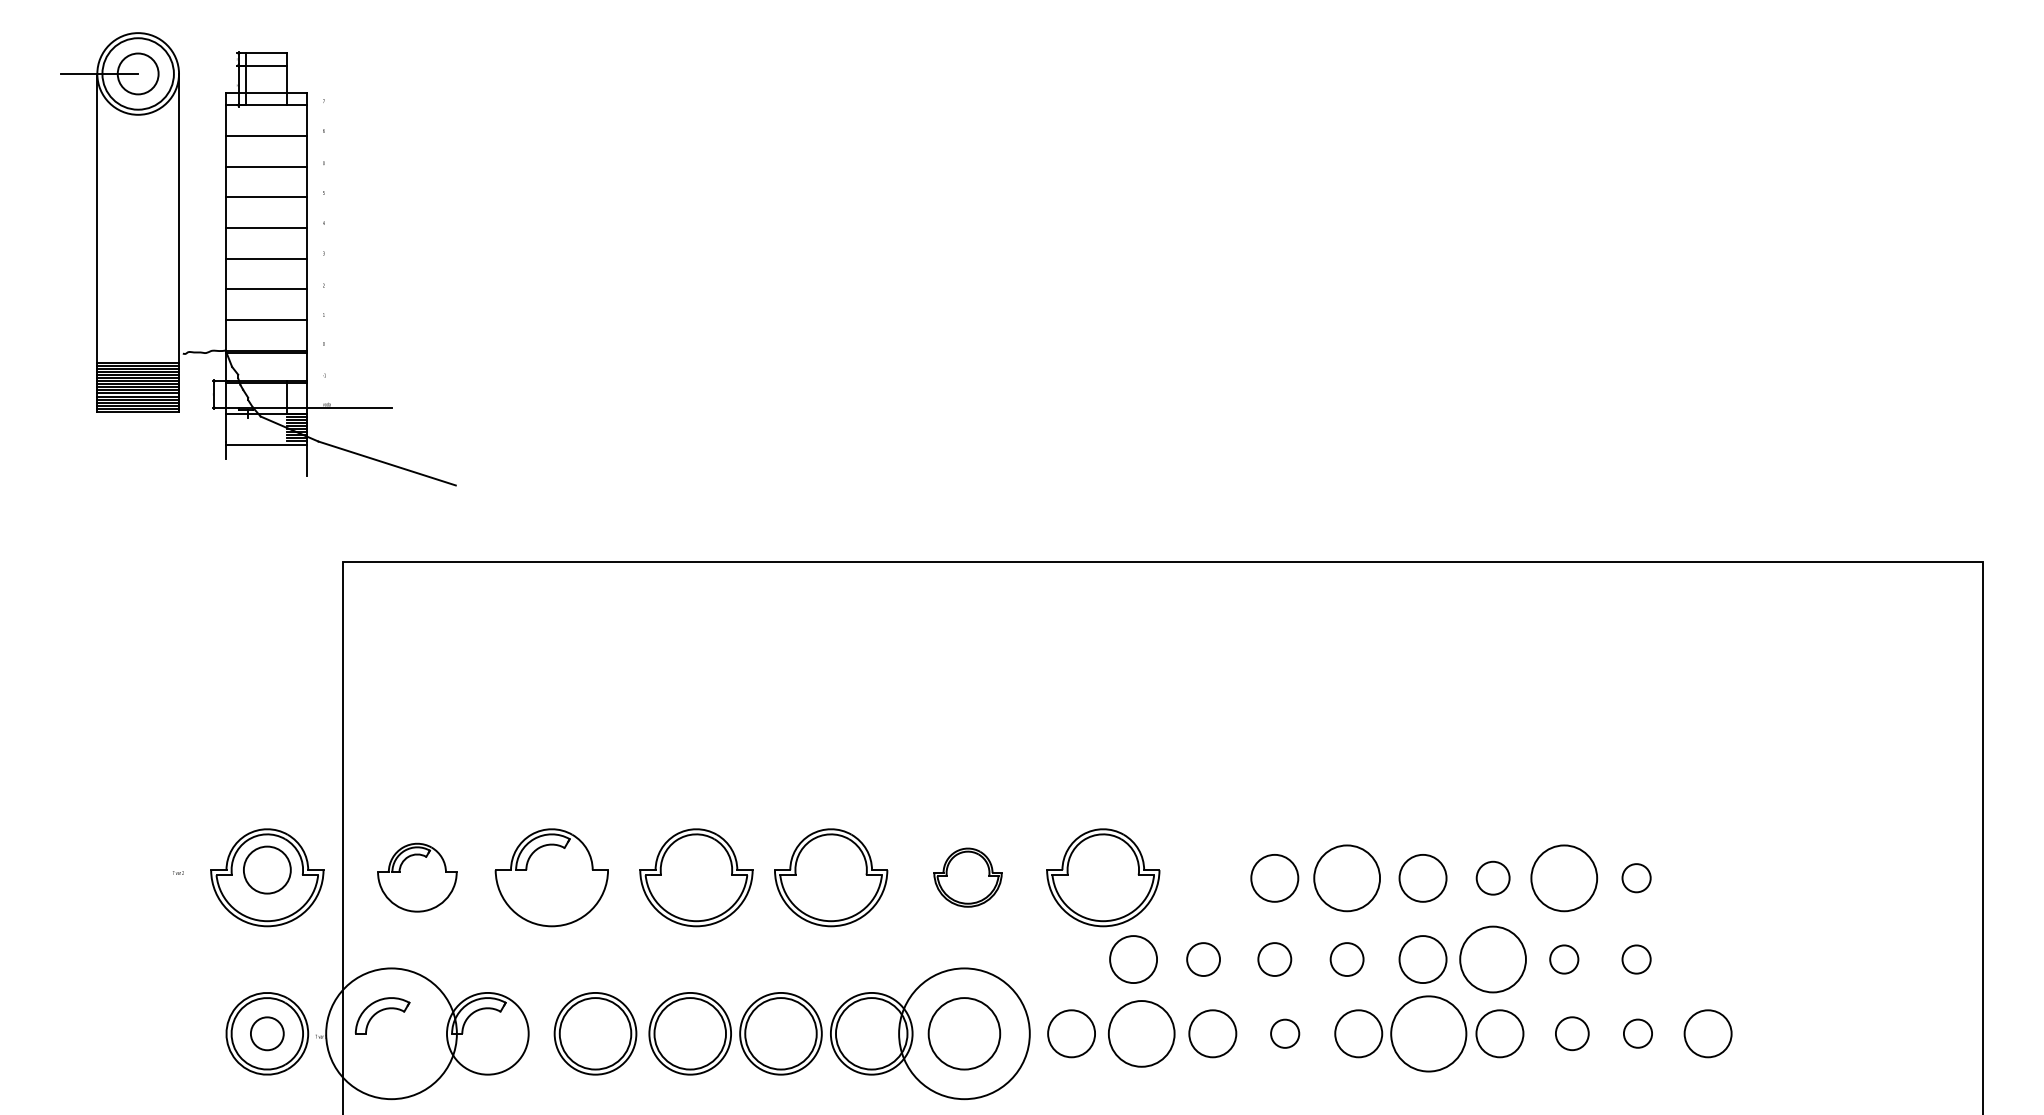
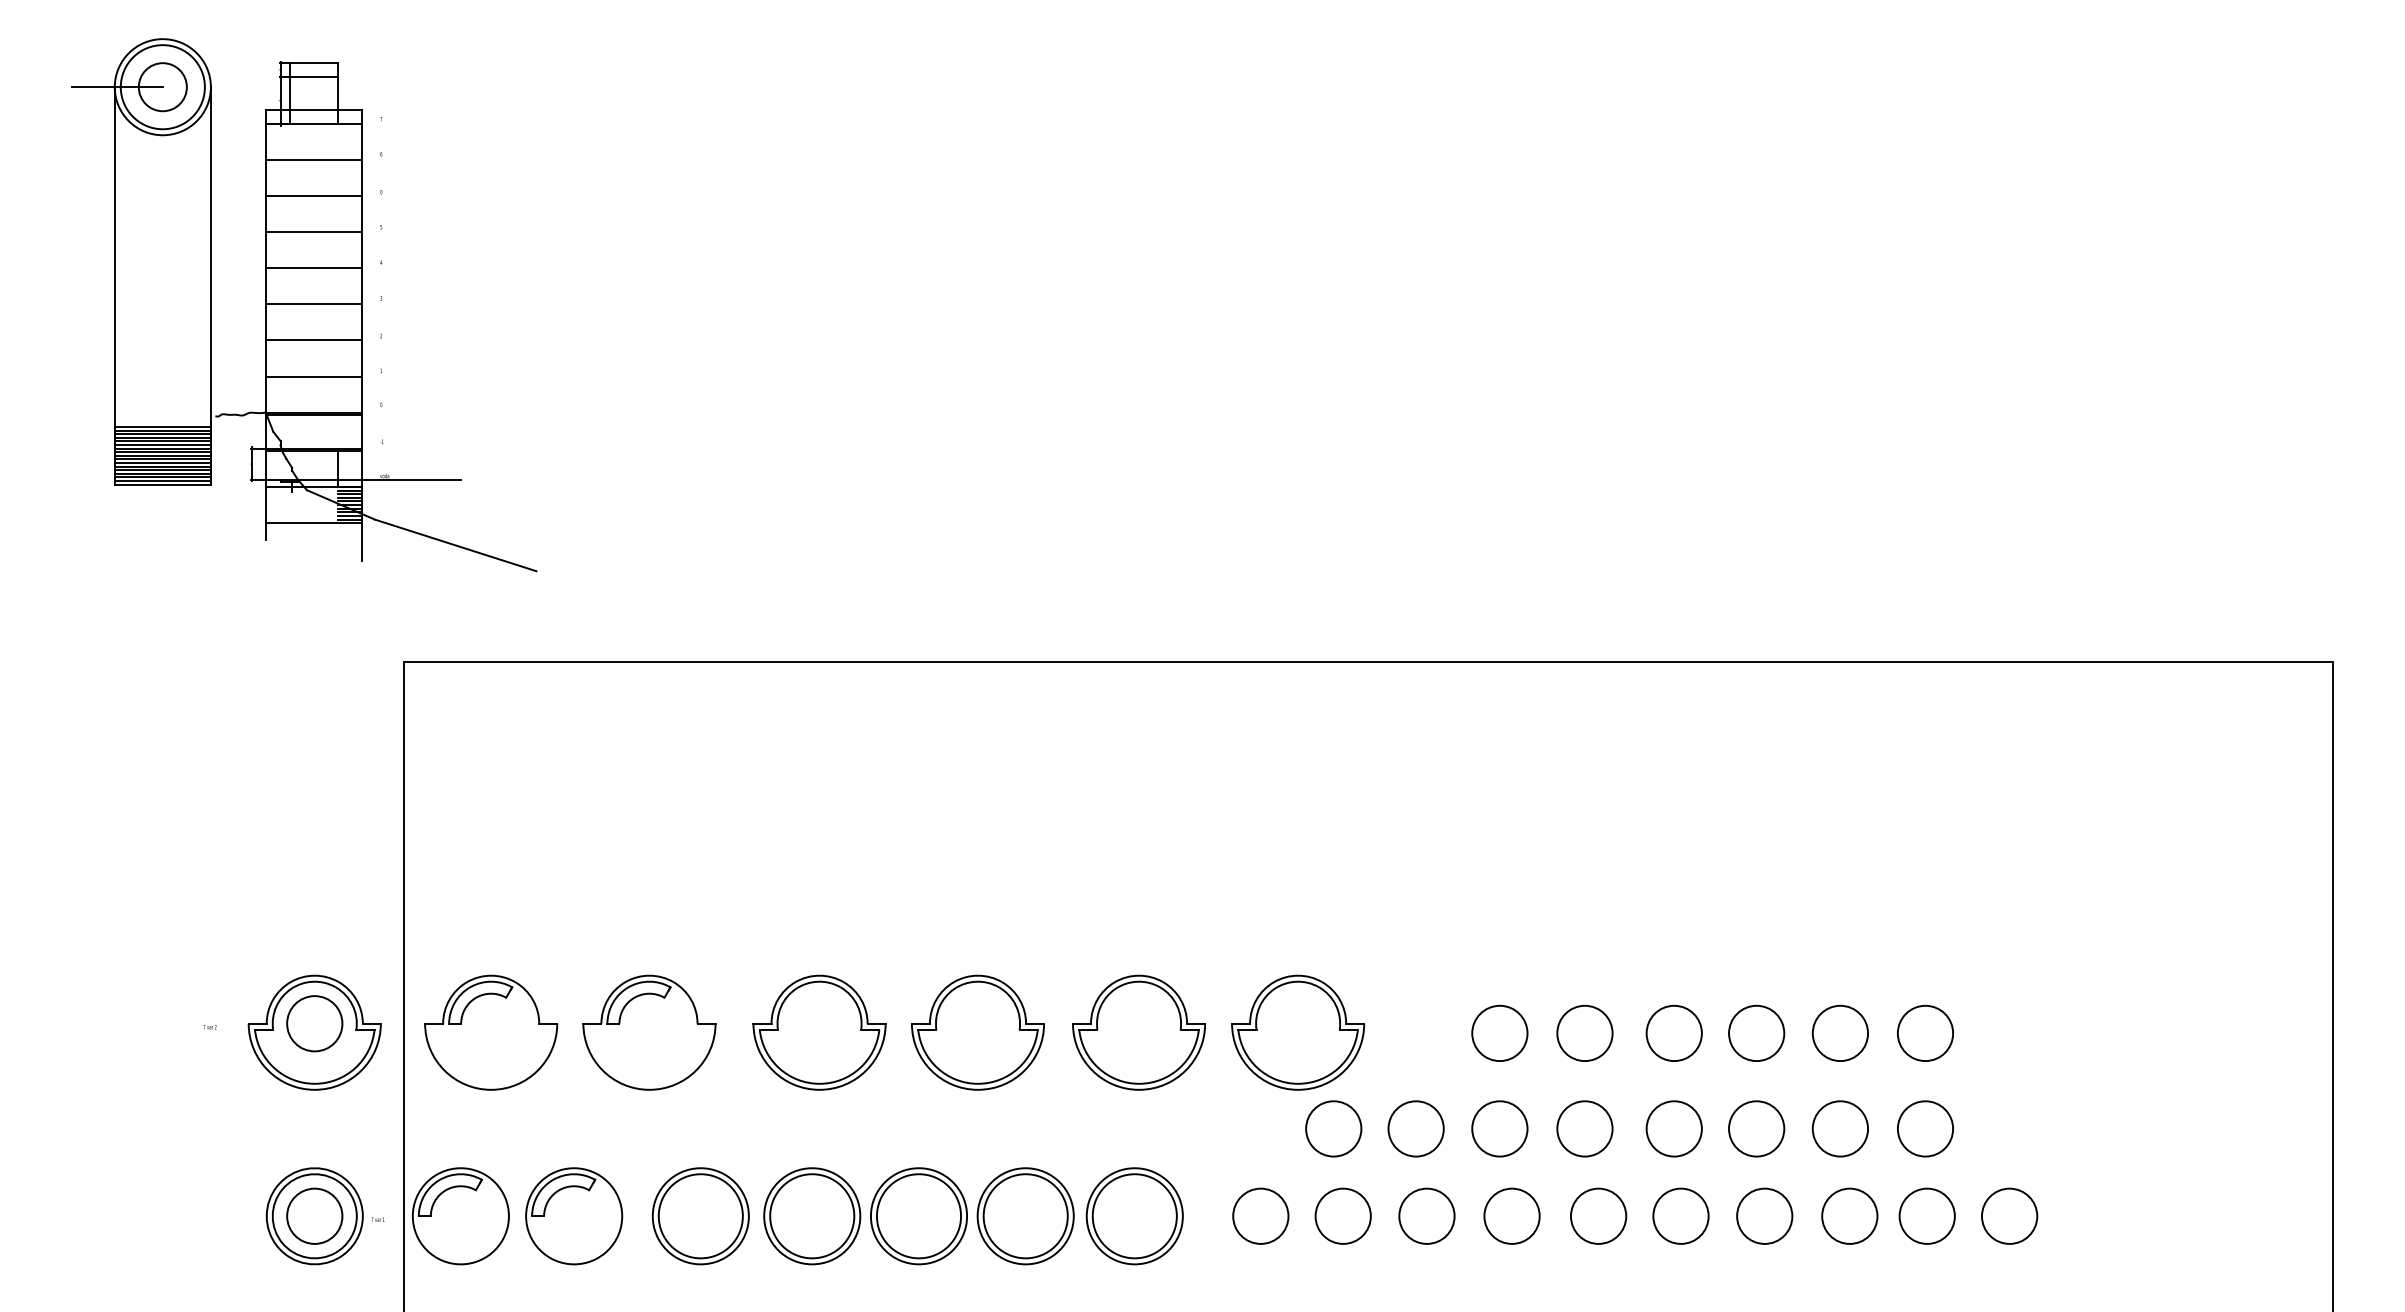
part: (417, 877) -> (491, 1032), size x1.43
part: (967, 877) -> (1138, 1032), size x1.67
circle: (1492, 877) -> (1756, 1032), size x1.43
circle: (1636, 877) -> (1925, 1032), size x1.67
circle: (1346, 878) -> (1584, 1033), size x0.71
circle: (1564, 878) -> (1840, 1033), size x0.71
circle: (1203, 959) -> (1415, 1128), size x1.43
circle: (1274, 959) -> (1499, 1128), size x1.43
circle: (1346, 959) -> (1584, 1128), size x1.43
circle: (1492, 959) -> (1756, 1128), size x0.71
circle: (1564, 959) -> (1840, 1128), size x1.67
circle: (1636, 959) -> (1925, 1128), size x1.67
circle: (267, 1033) -> (314, 1215), size x1.43
circle: (391, 1033) -> (460, 1216), size x0.62
circle: (964, 1033) -> (1134, 1216), size x0.62
circle: (1141, 1033) -> (1342, 1215), size x0.71
circle: (1284, 1033) -> (1511, 1215), size x1.67
circle: (1428, 1033) -> (1680, 1215), size x0.62
circle: (1572, 1033) -> (1849, 1215), size x1.43
circle: (1637, 1033) -> (1926, 1215), size x1.67

